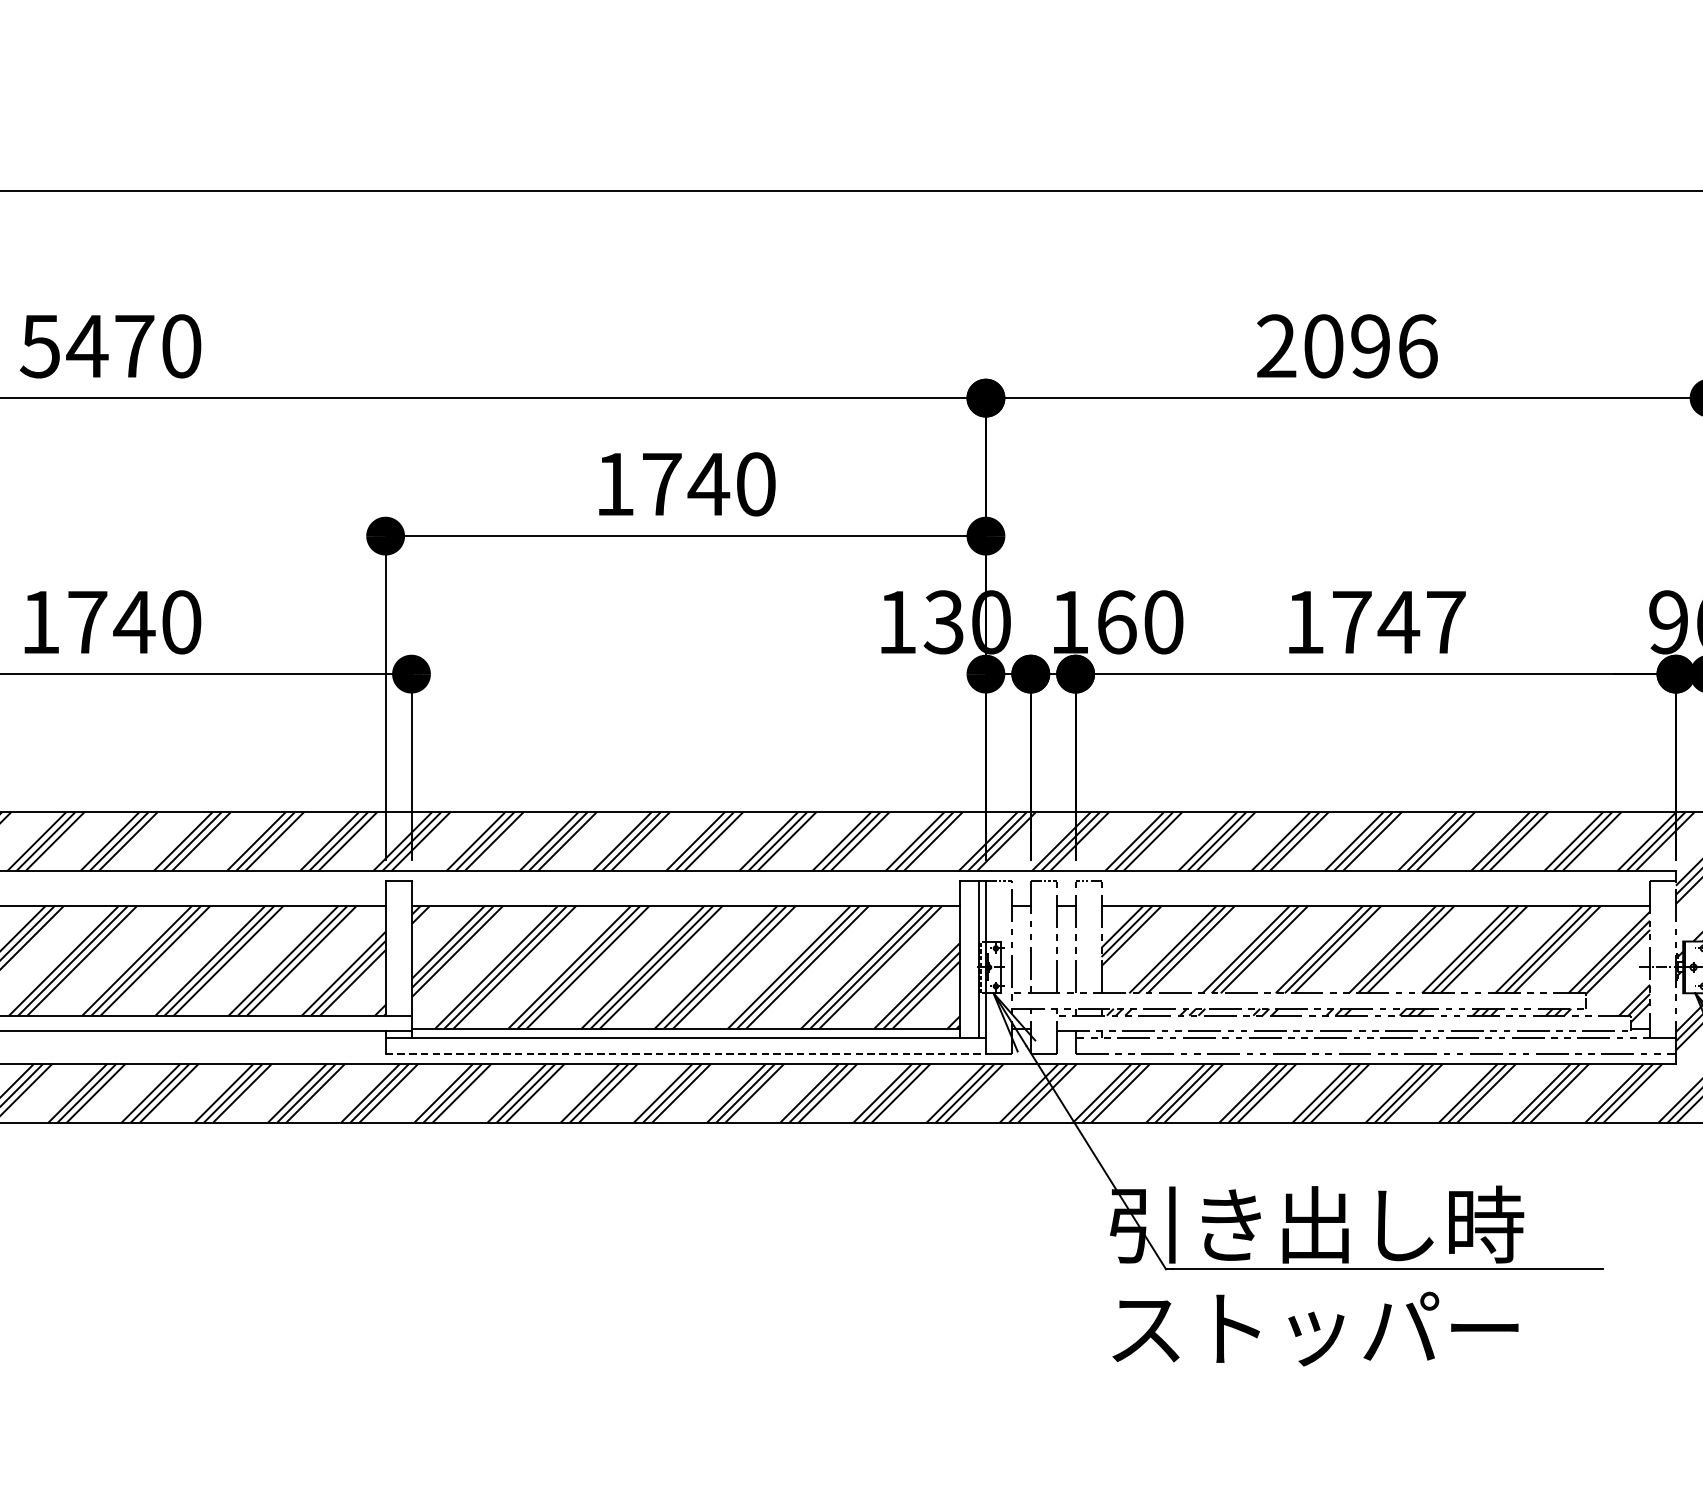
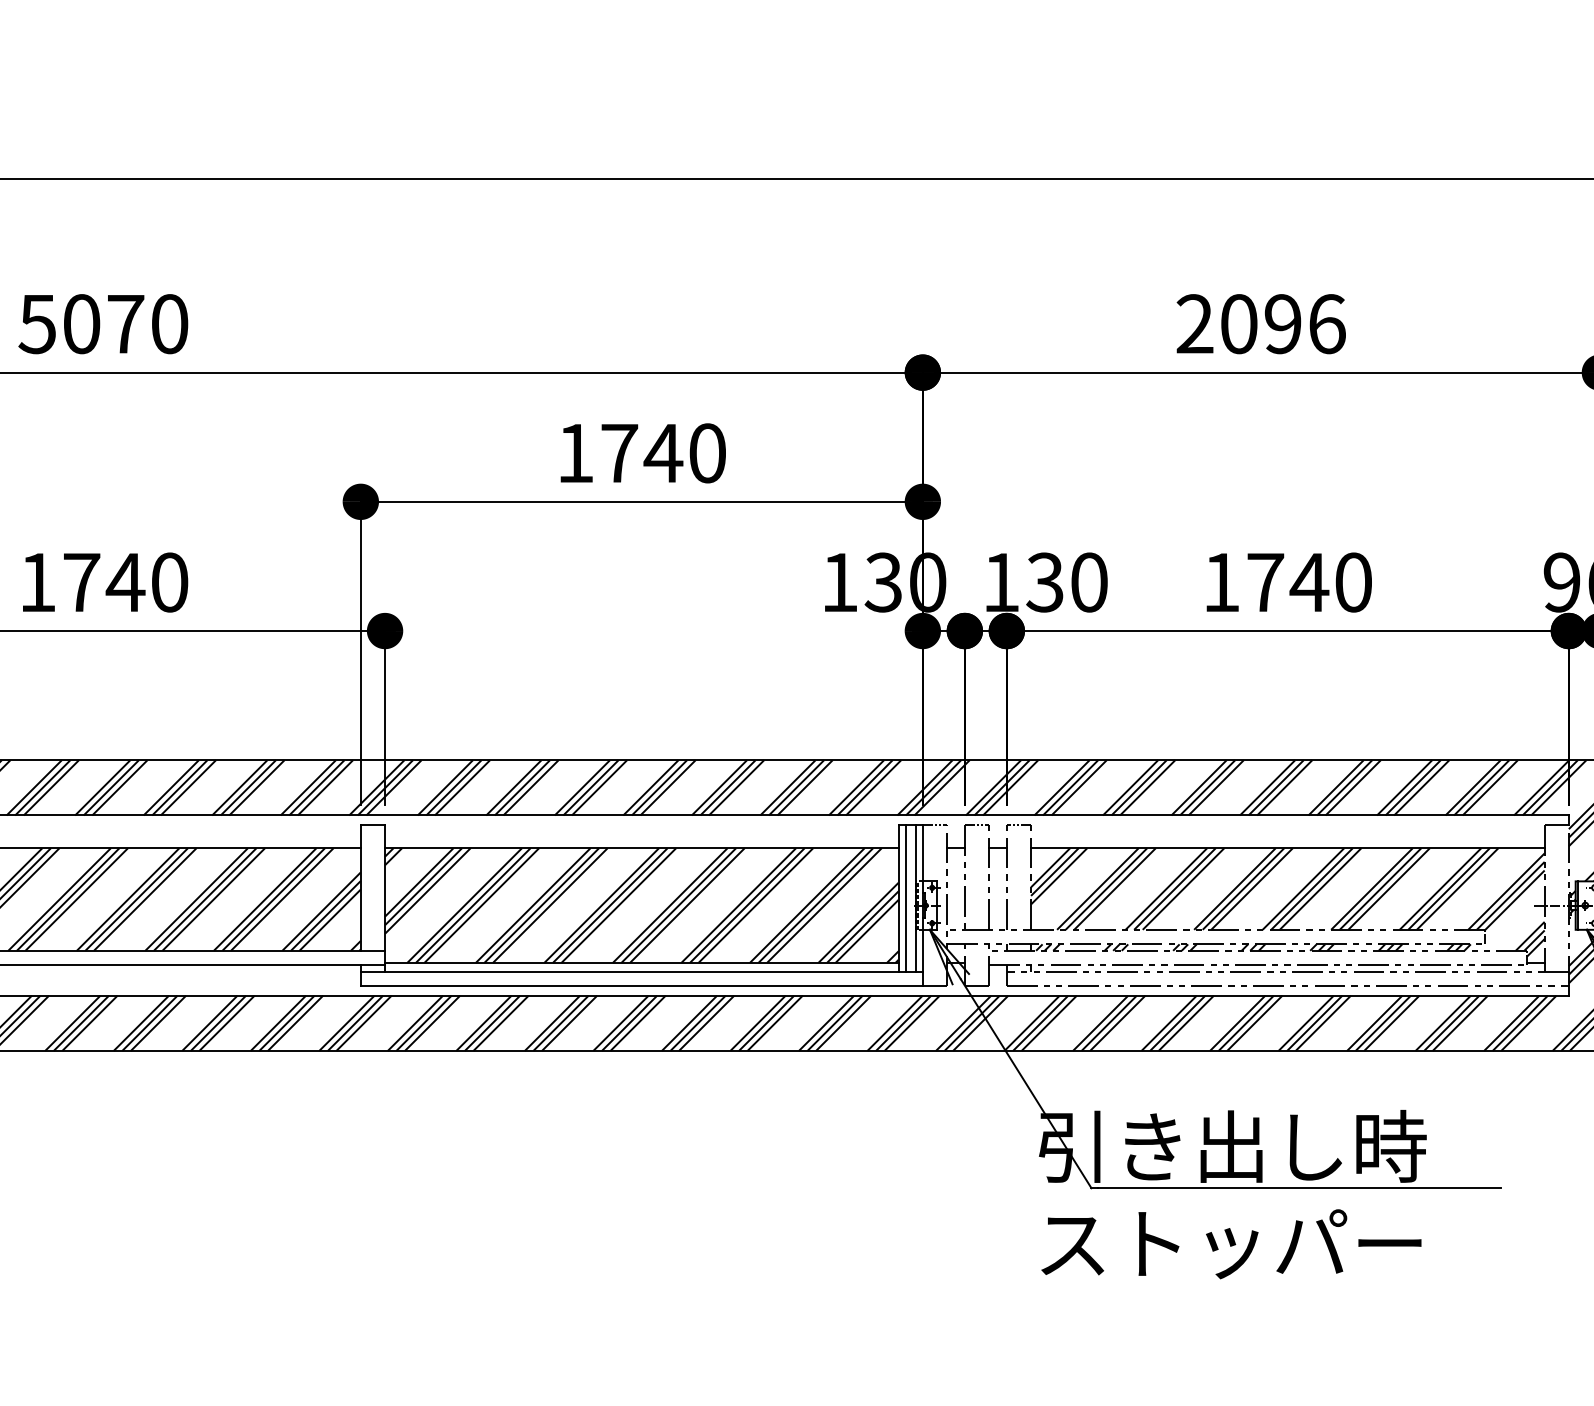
text: (87, 346) -> (81, 324), 5470 -> 5070
text: (1116, 622) -> (1045, 582), 160 -> 130
text: (1445, 622) -> (1353, 582), 1747 -> 1740
line: (967, 958) -> (905, 897), added
line: (686, 1053) -> (642, 986), dashed -> solid

